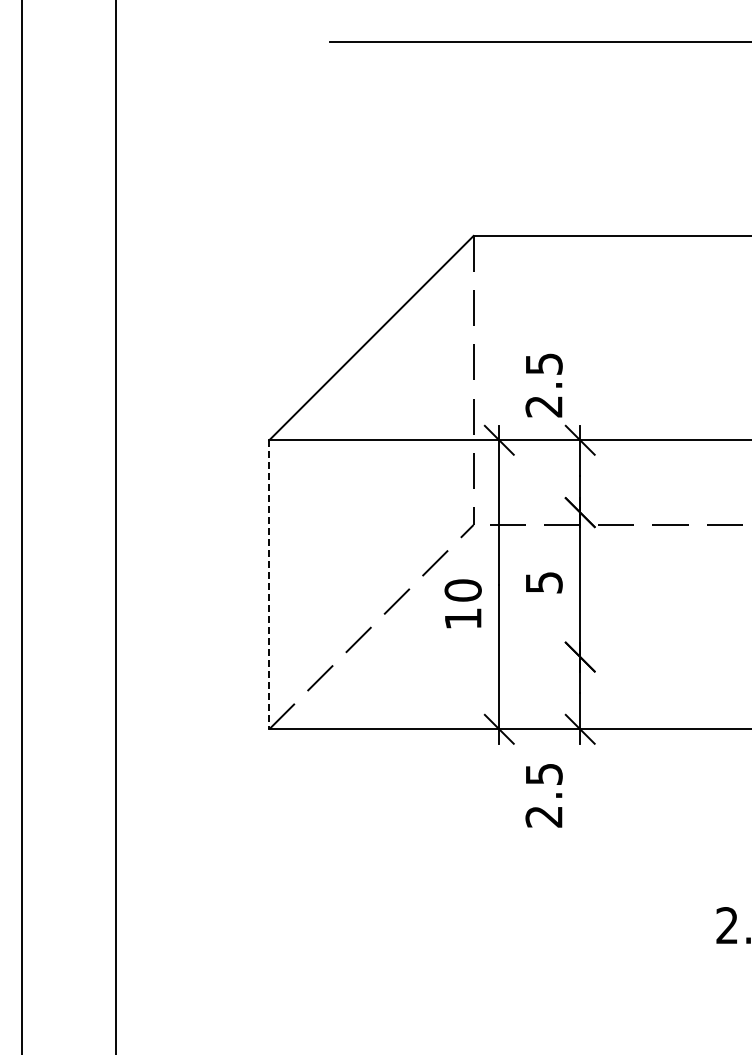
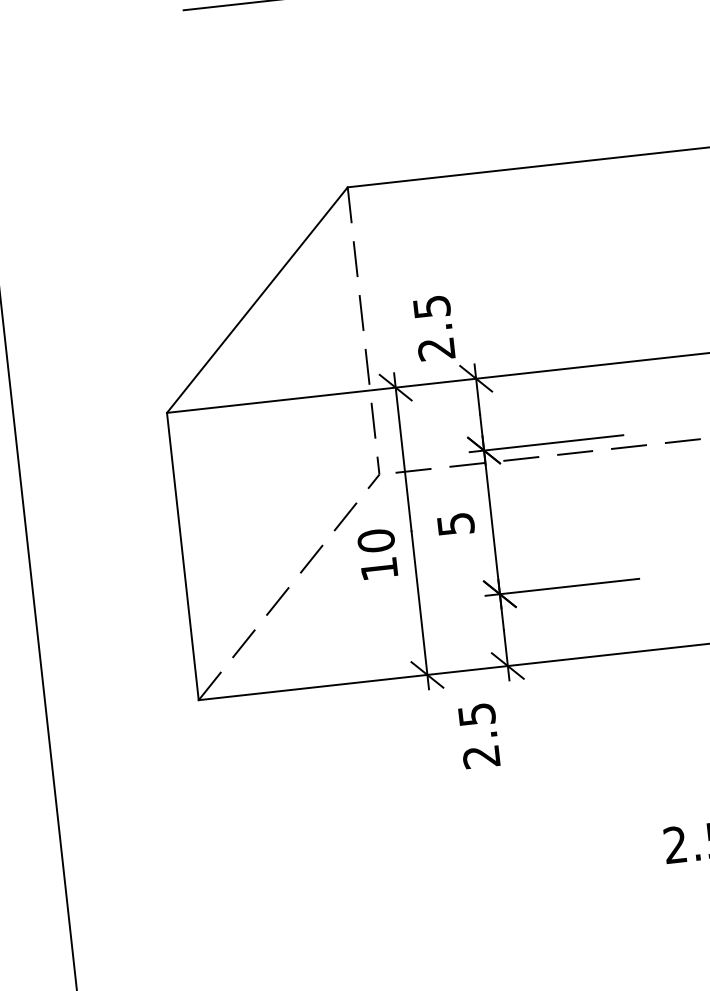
line: (642, 512) -> (545, 443), added
line: (269, 584) -> (183, 556), dashed -> solid
line: (642, 657) -> (561, 587), added

